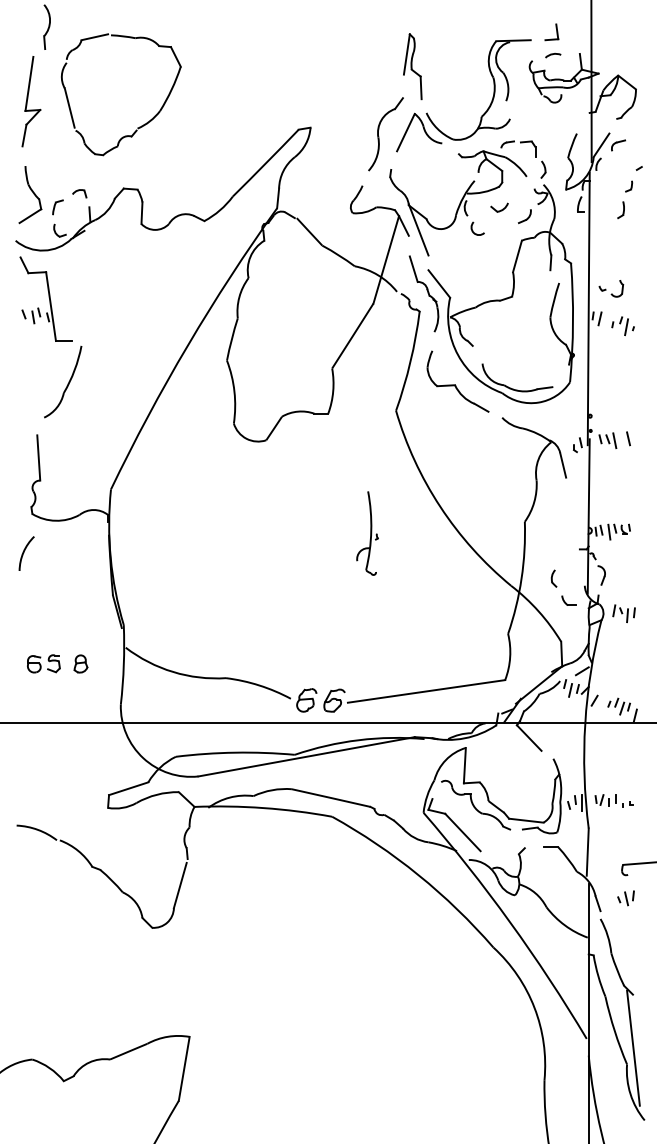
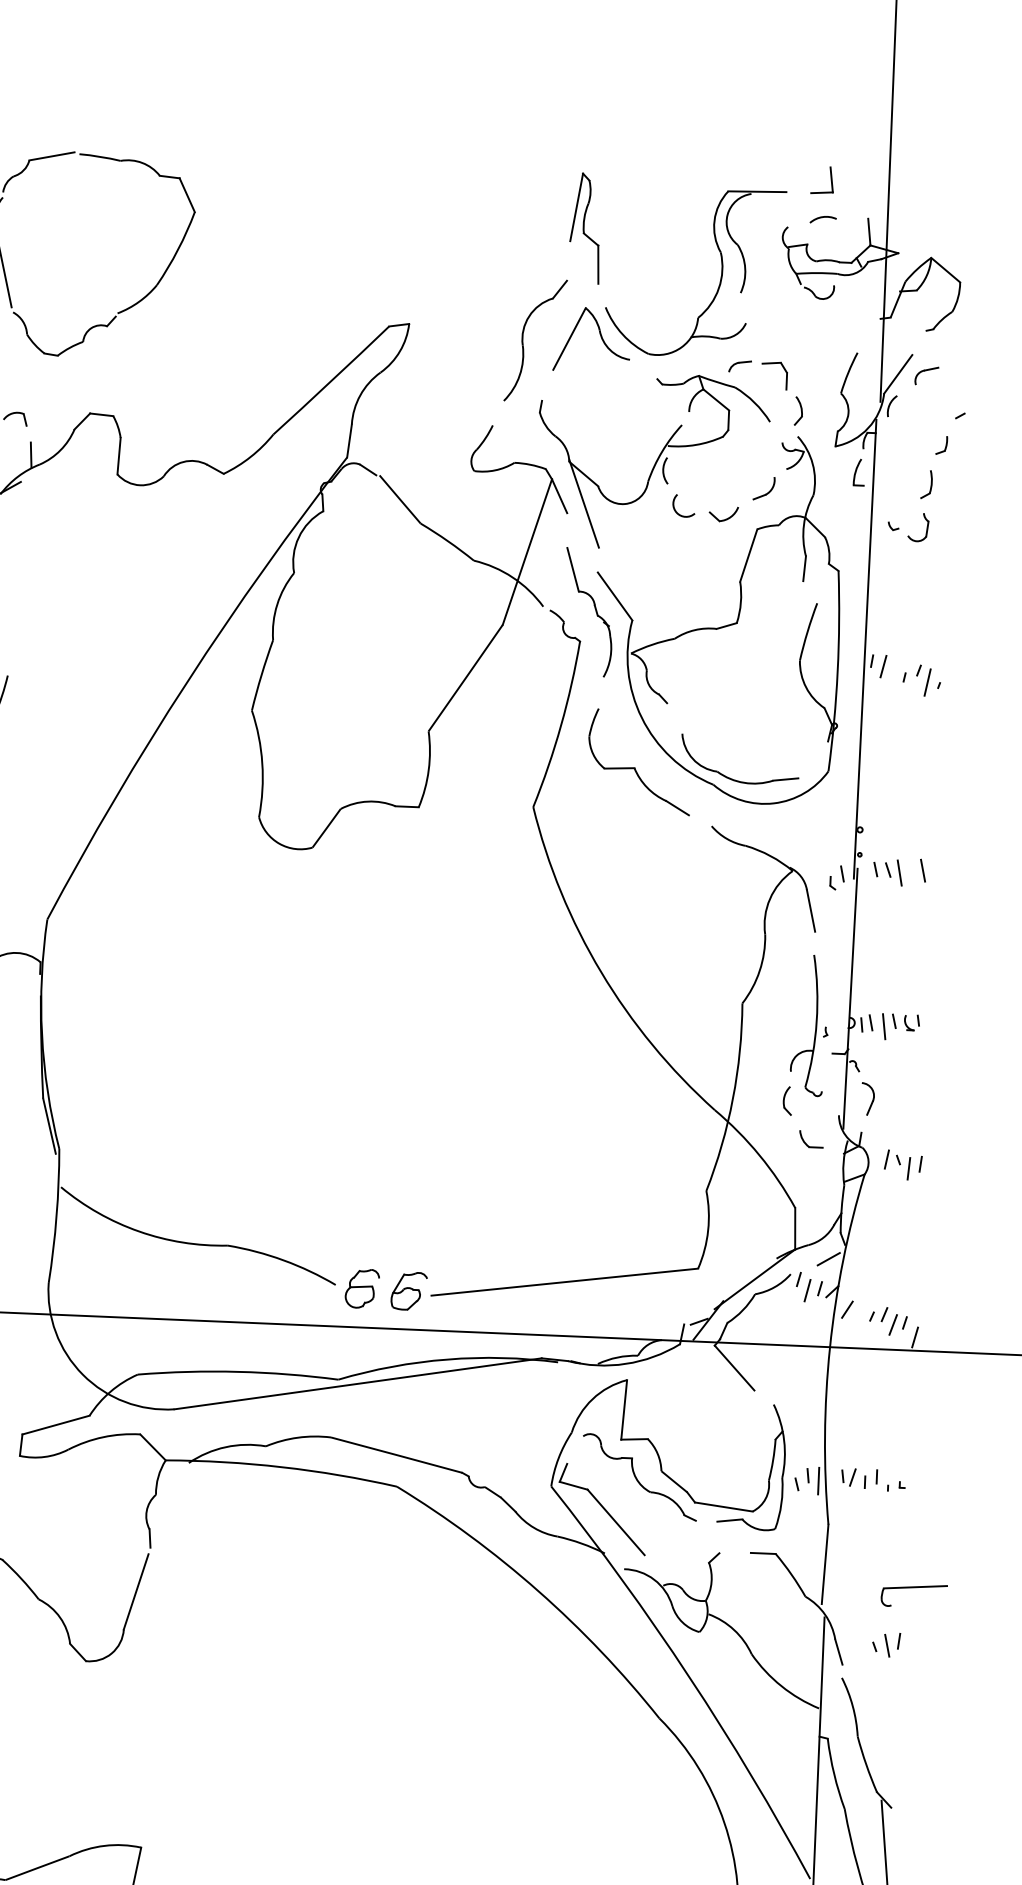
part: (499, 207) -> (723, 514), moved
part: (611, 288) -> (908, 526), moved
part: (367, 533) -> (810, 1025), moved

